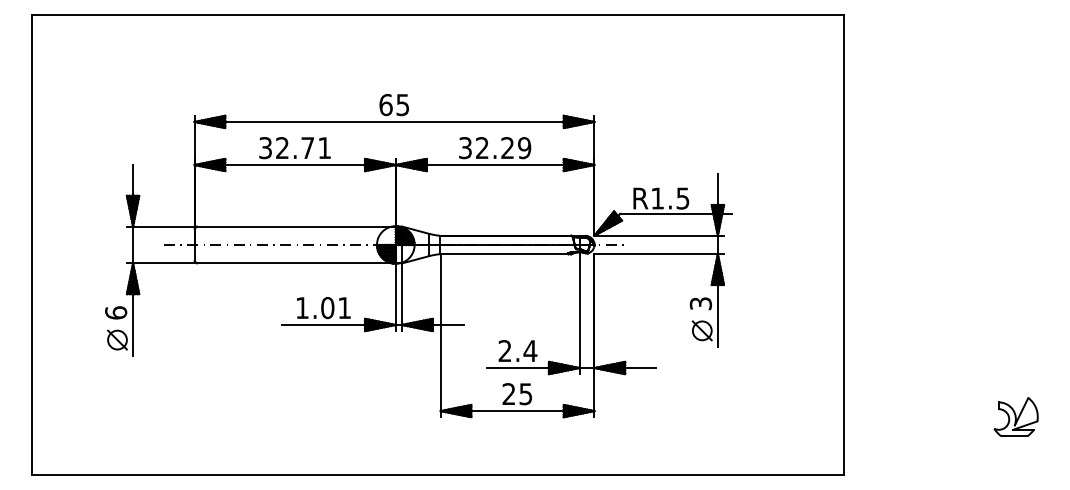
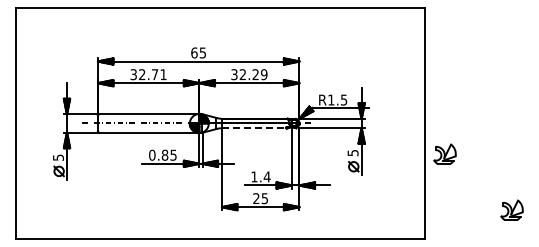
line: (505, 254) -> (254, 128), solid -> dashed
text: (699, 302) -> (352, 152), 3 -> 5
part: (882, 304) -> (444, 153), added
text: (322, 306) -> (162, 154), 1.01 -> 0.85
text: (114, 312) -> (57, 157), 6 -> 5
text: (505, 350) -> (254, 176), 2.4 -> 1.4

